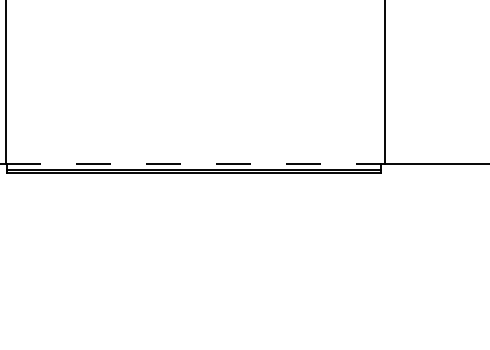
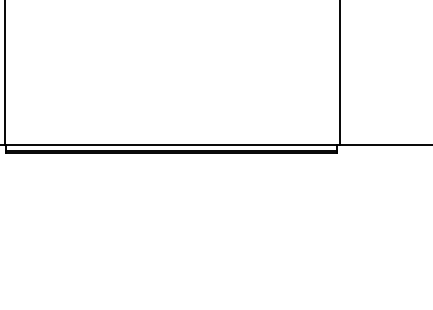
line: (195, 164) -> (172, 145), dashed -> solid

